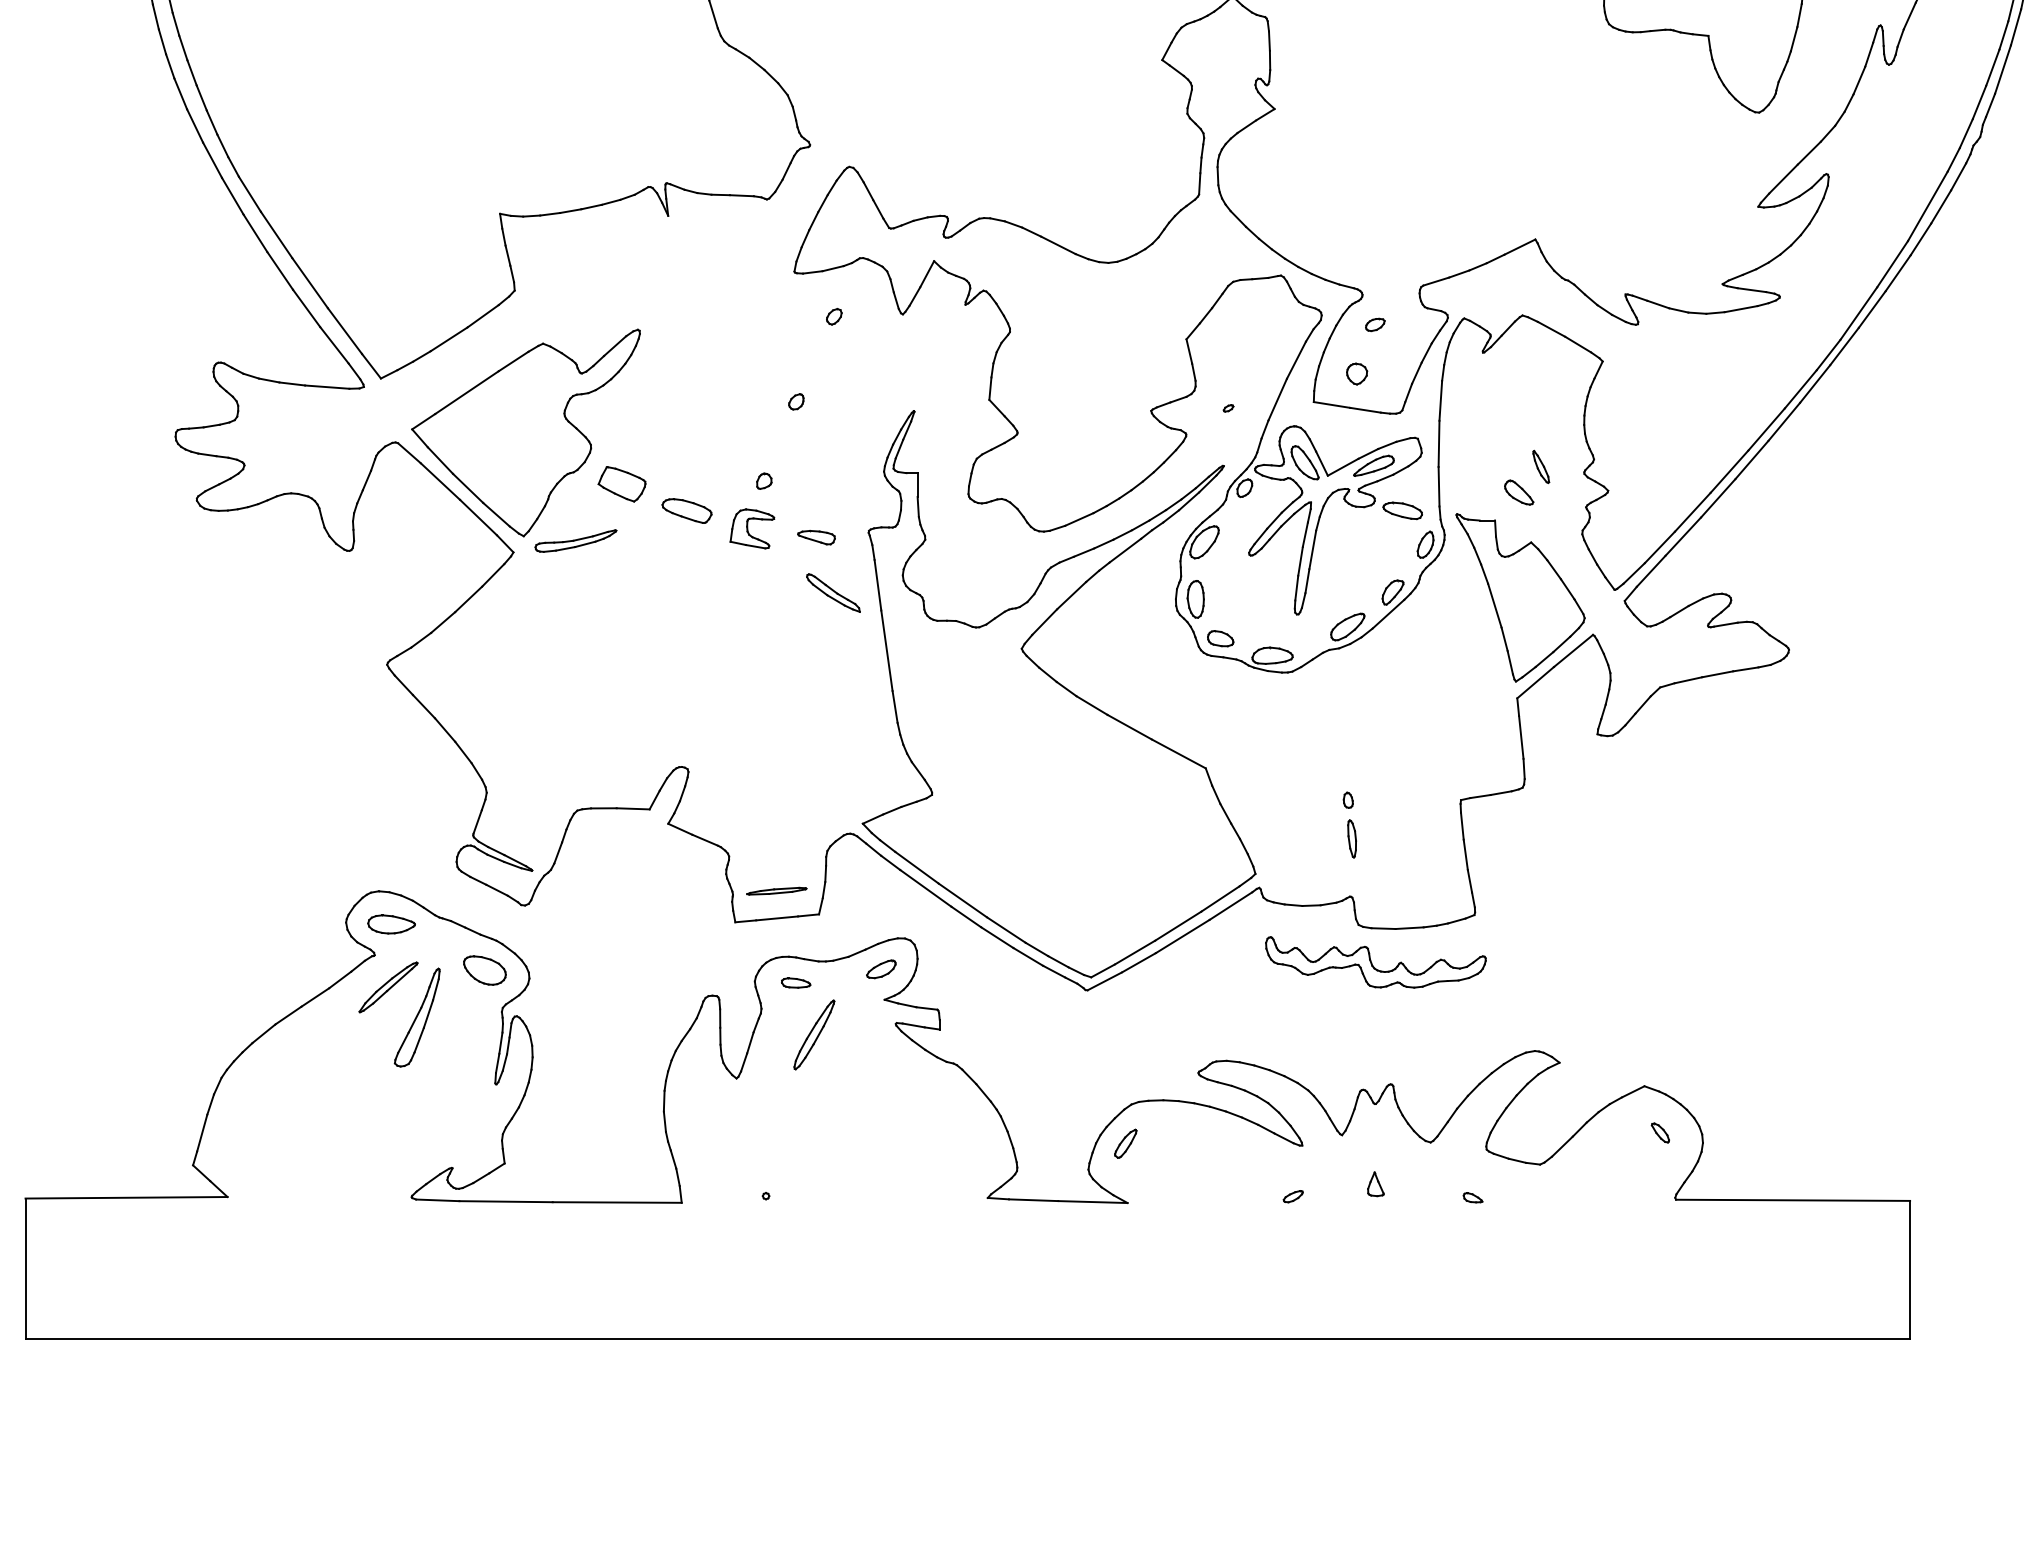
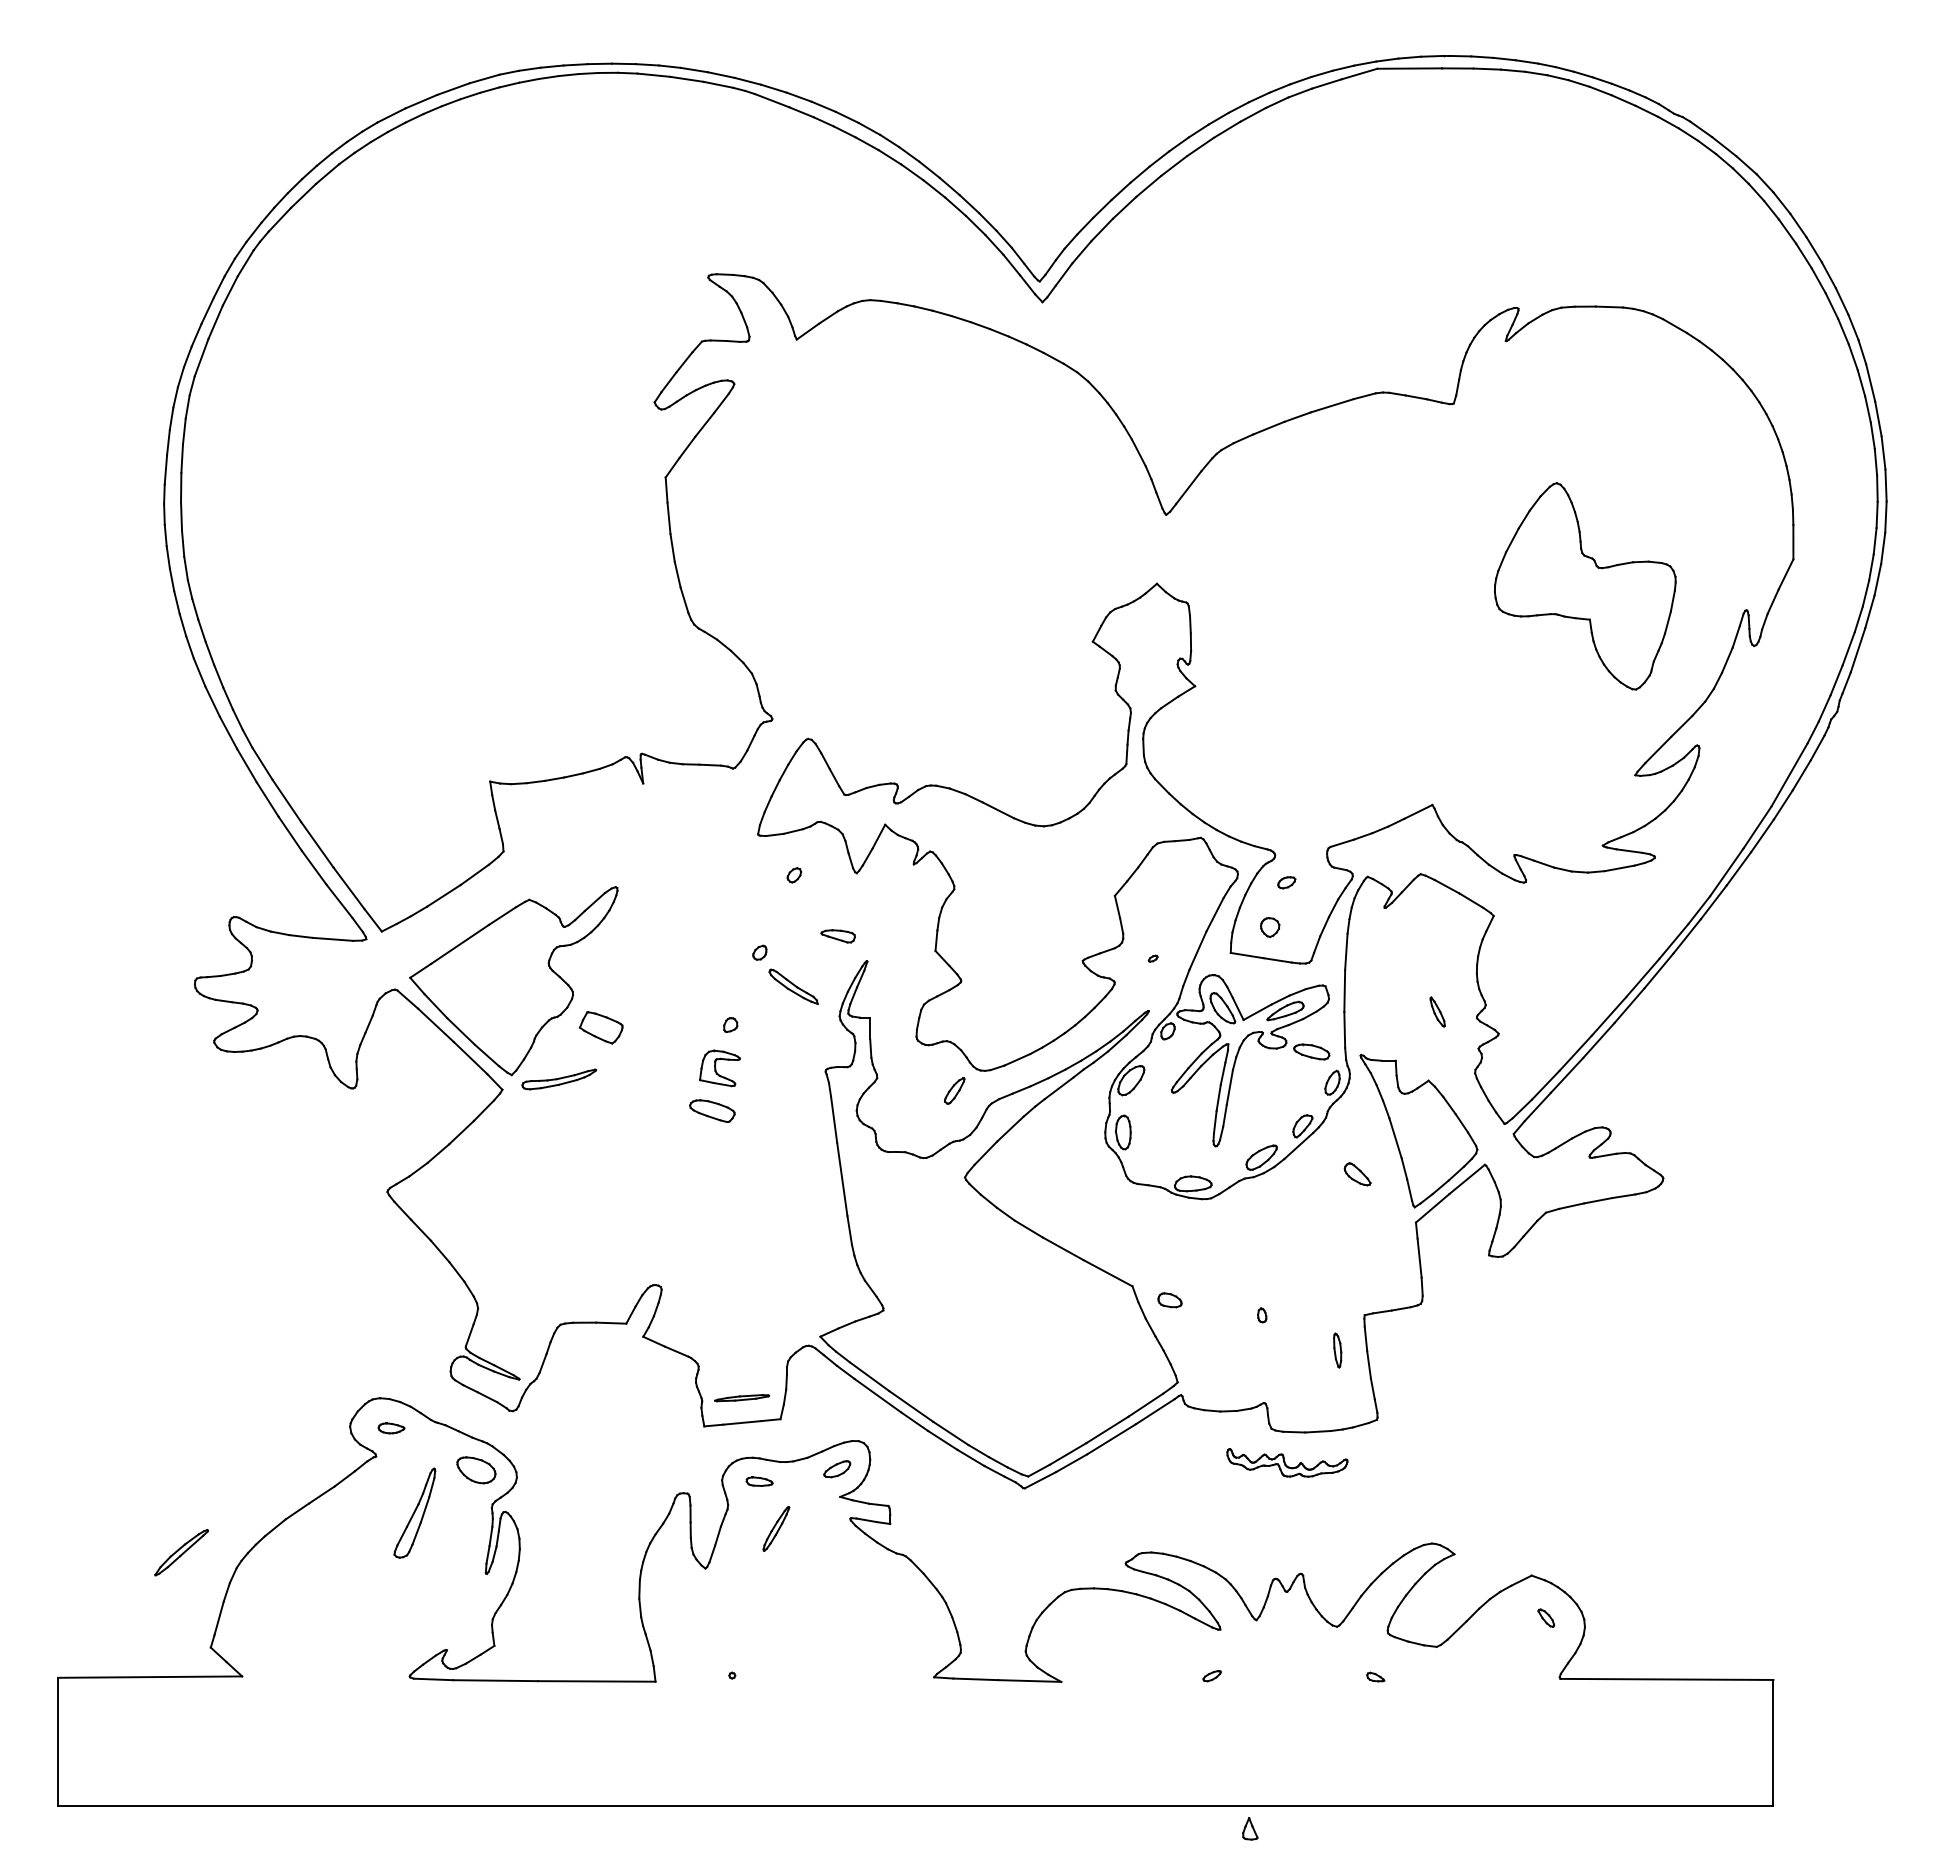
part: (1518, 492) -> (1357, 1174), moved
part: (687, 510) -> (712, 1110), moved
part: (815, 537) -> (837, 936), moved
part: (833, 592) -> (793, 986), moved
part: (1220, 638) -> (1169, 1300), moved
part: (1351, 838) -> (1337, 1350), moved
part: (391, 924) -> (391, 1428), size x0.6
part: (1376, 961) -> (1287, 1462), size x0.6
part: (388, 987) -> (181, 1552), moved
part: (814, 1034) -> (776, 1528), size x0.7
part: (1125, 1143) -> (954, 1090), moved
part: (1376, 1183) -> (1250, 1828), moved

